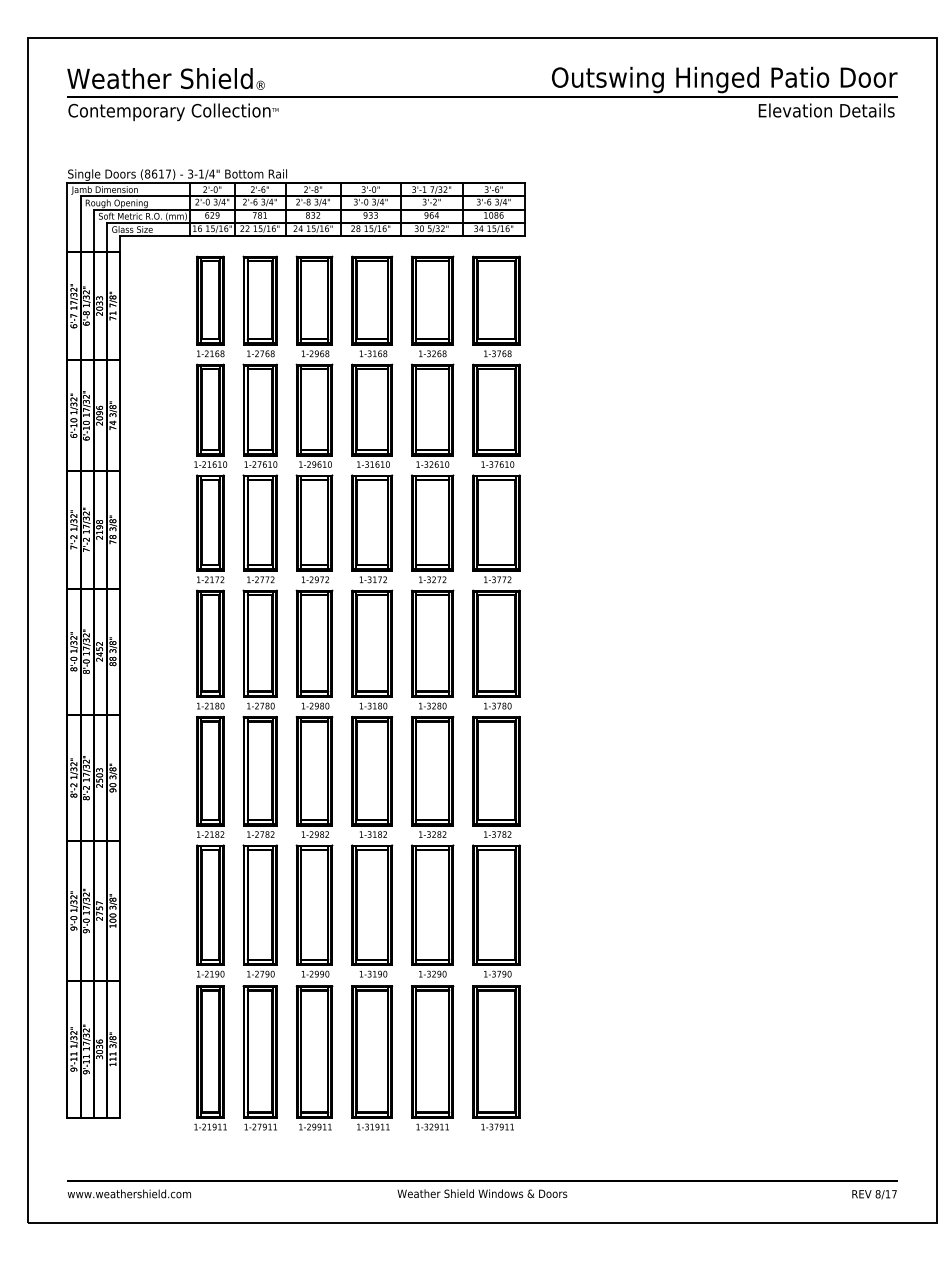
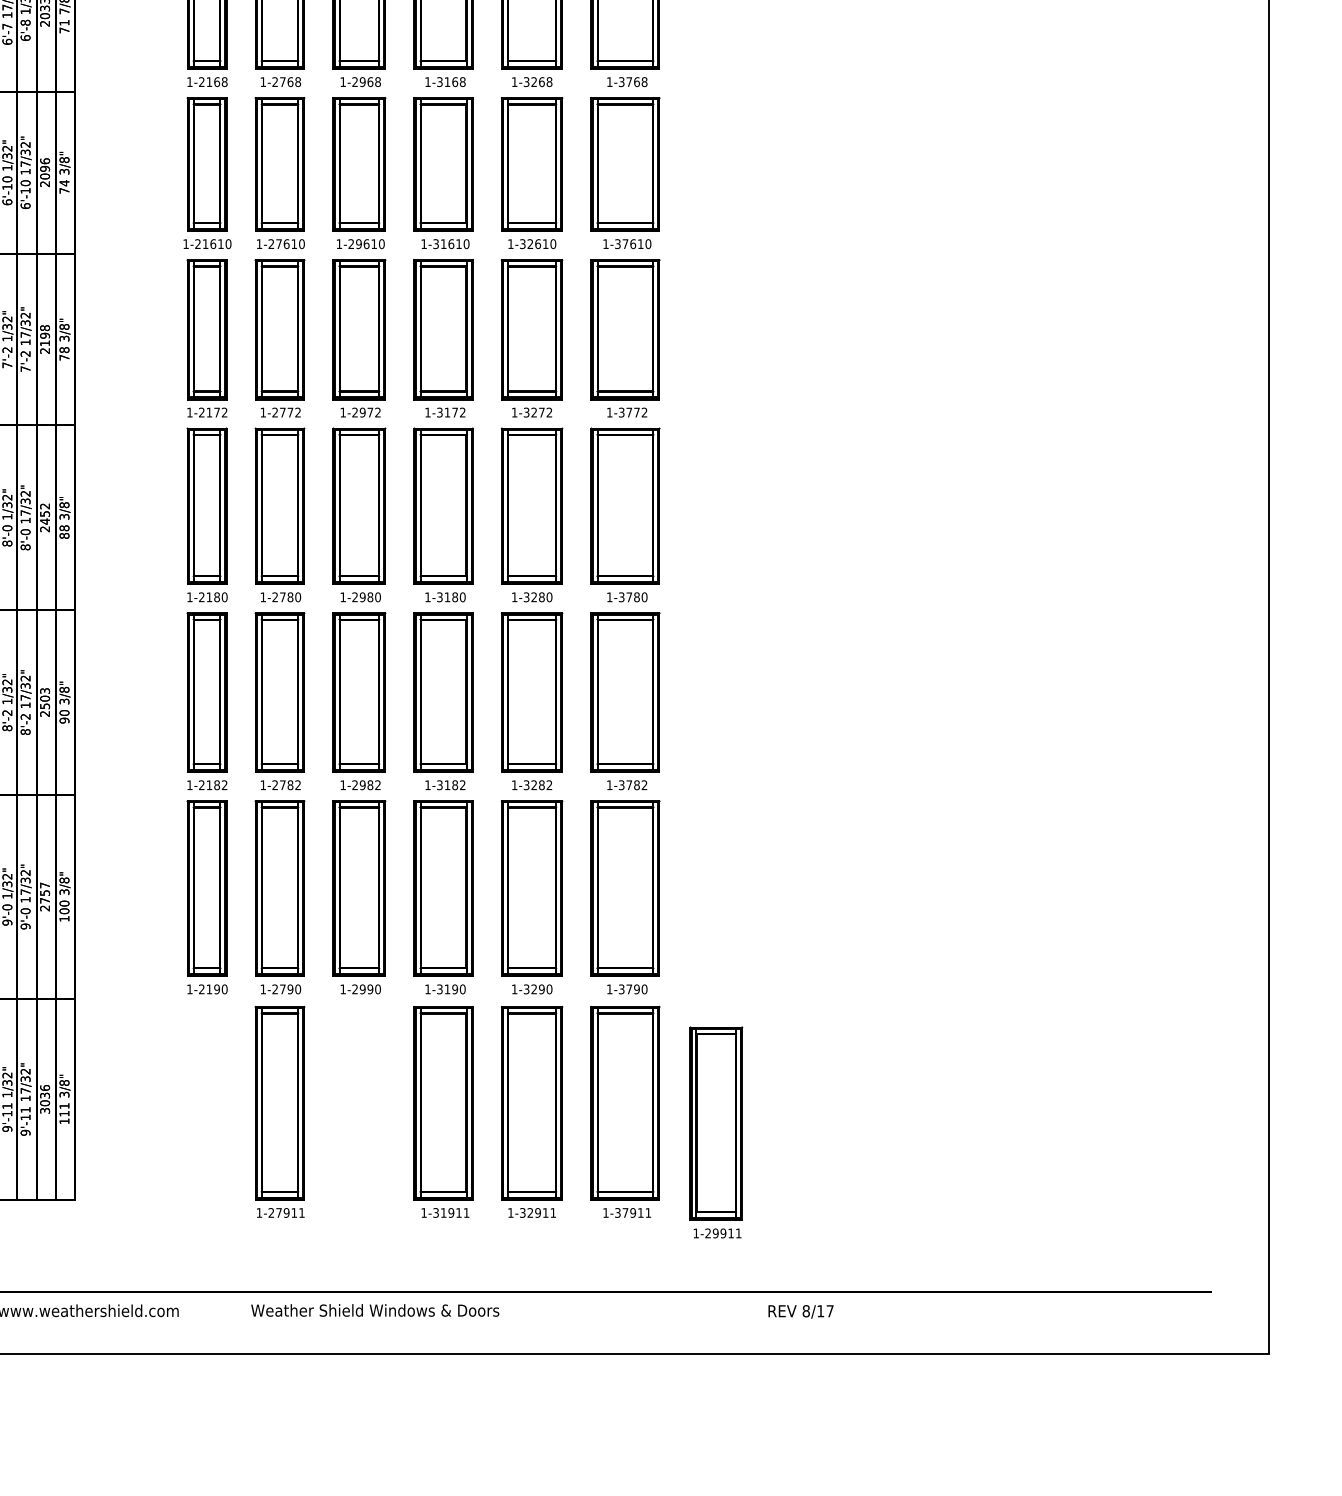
part: (210, 1057) -> (207, 1111), removed
part: (314, 1057) -> (716, 1131), moved
text: (482, 1193) -> (375, 1310), moved
text: (874, 1194) -> (800, 1311), moved

